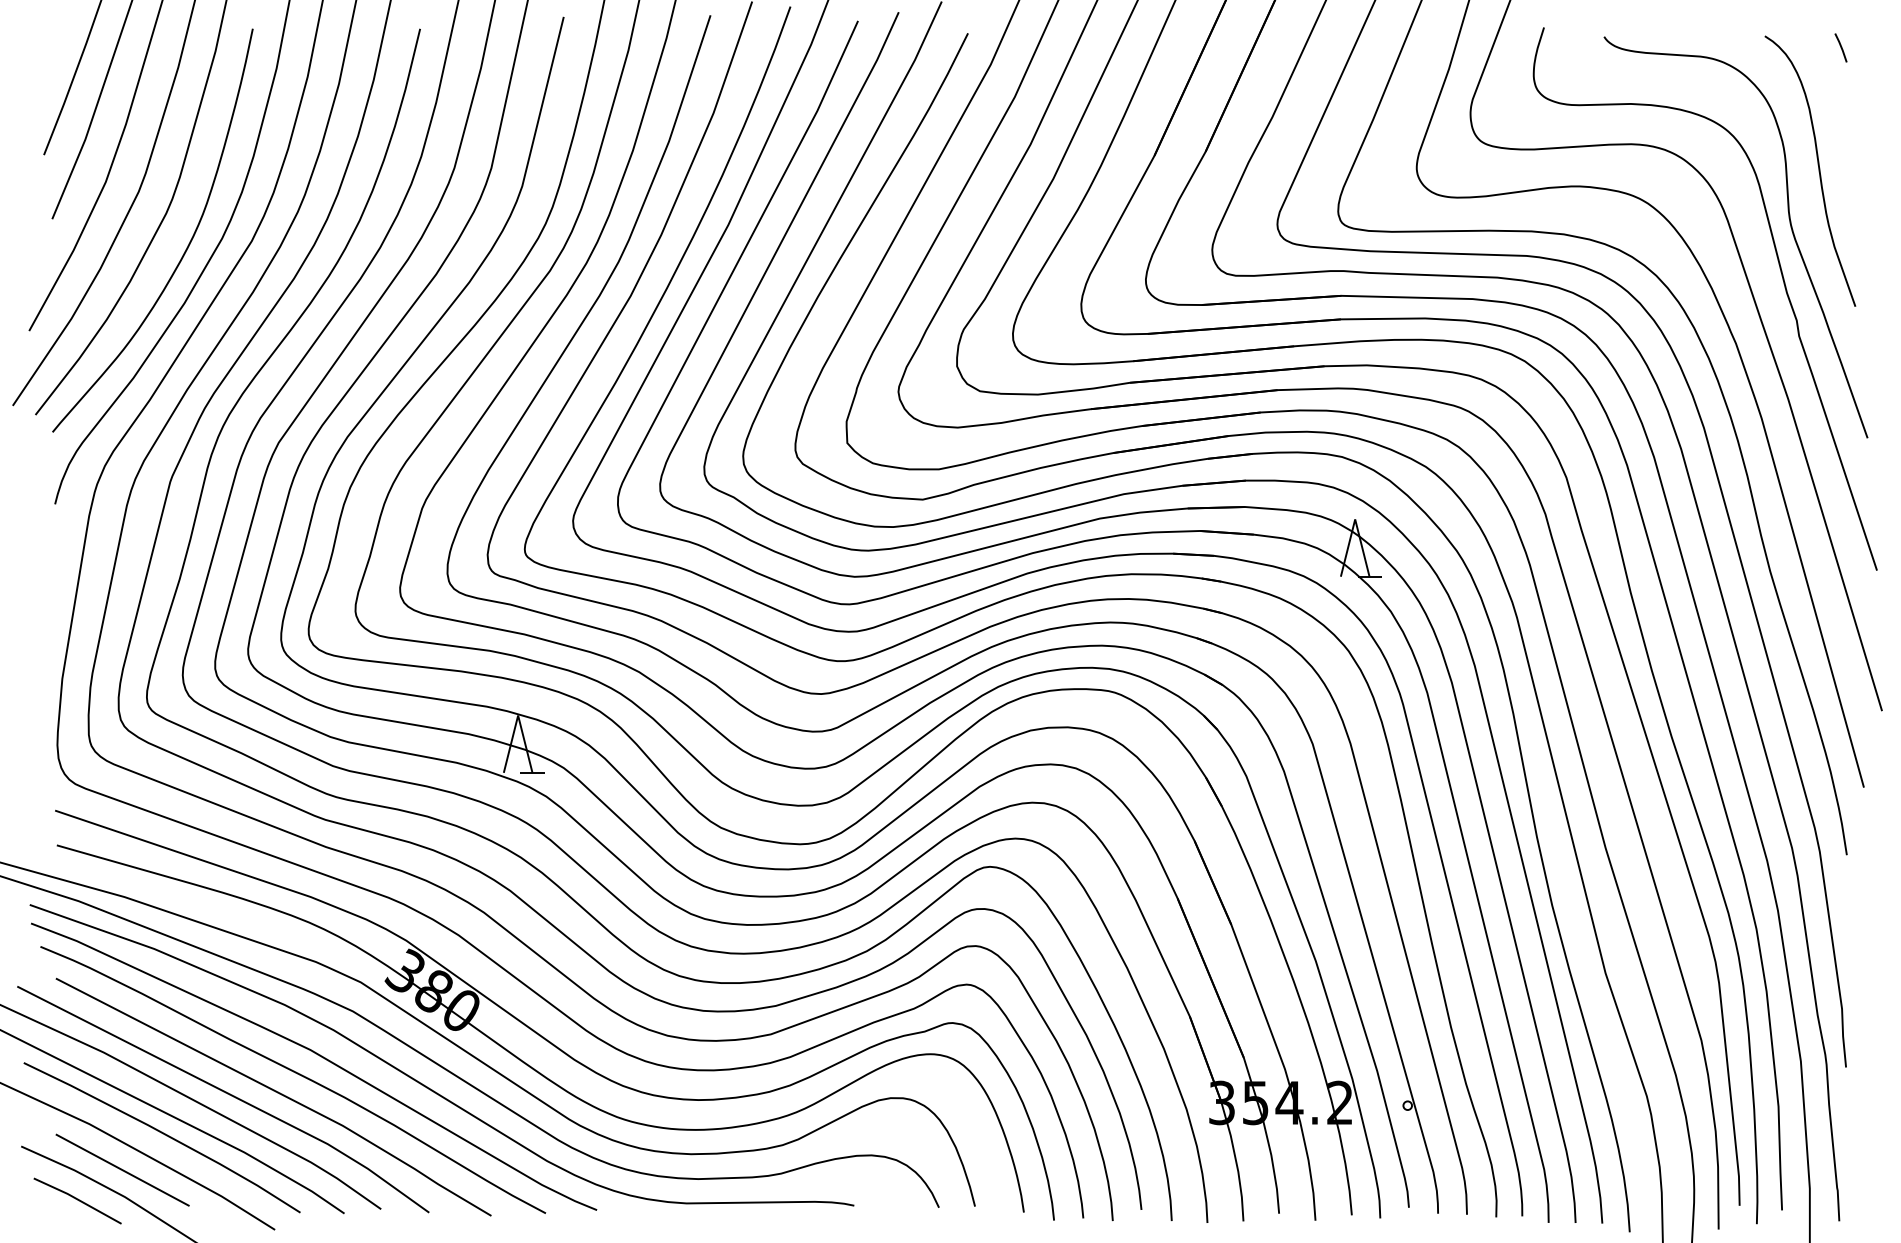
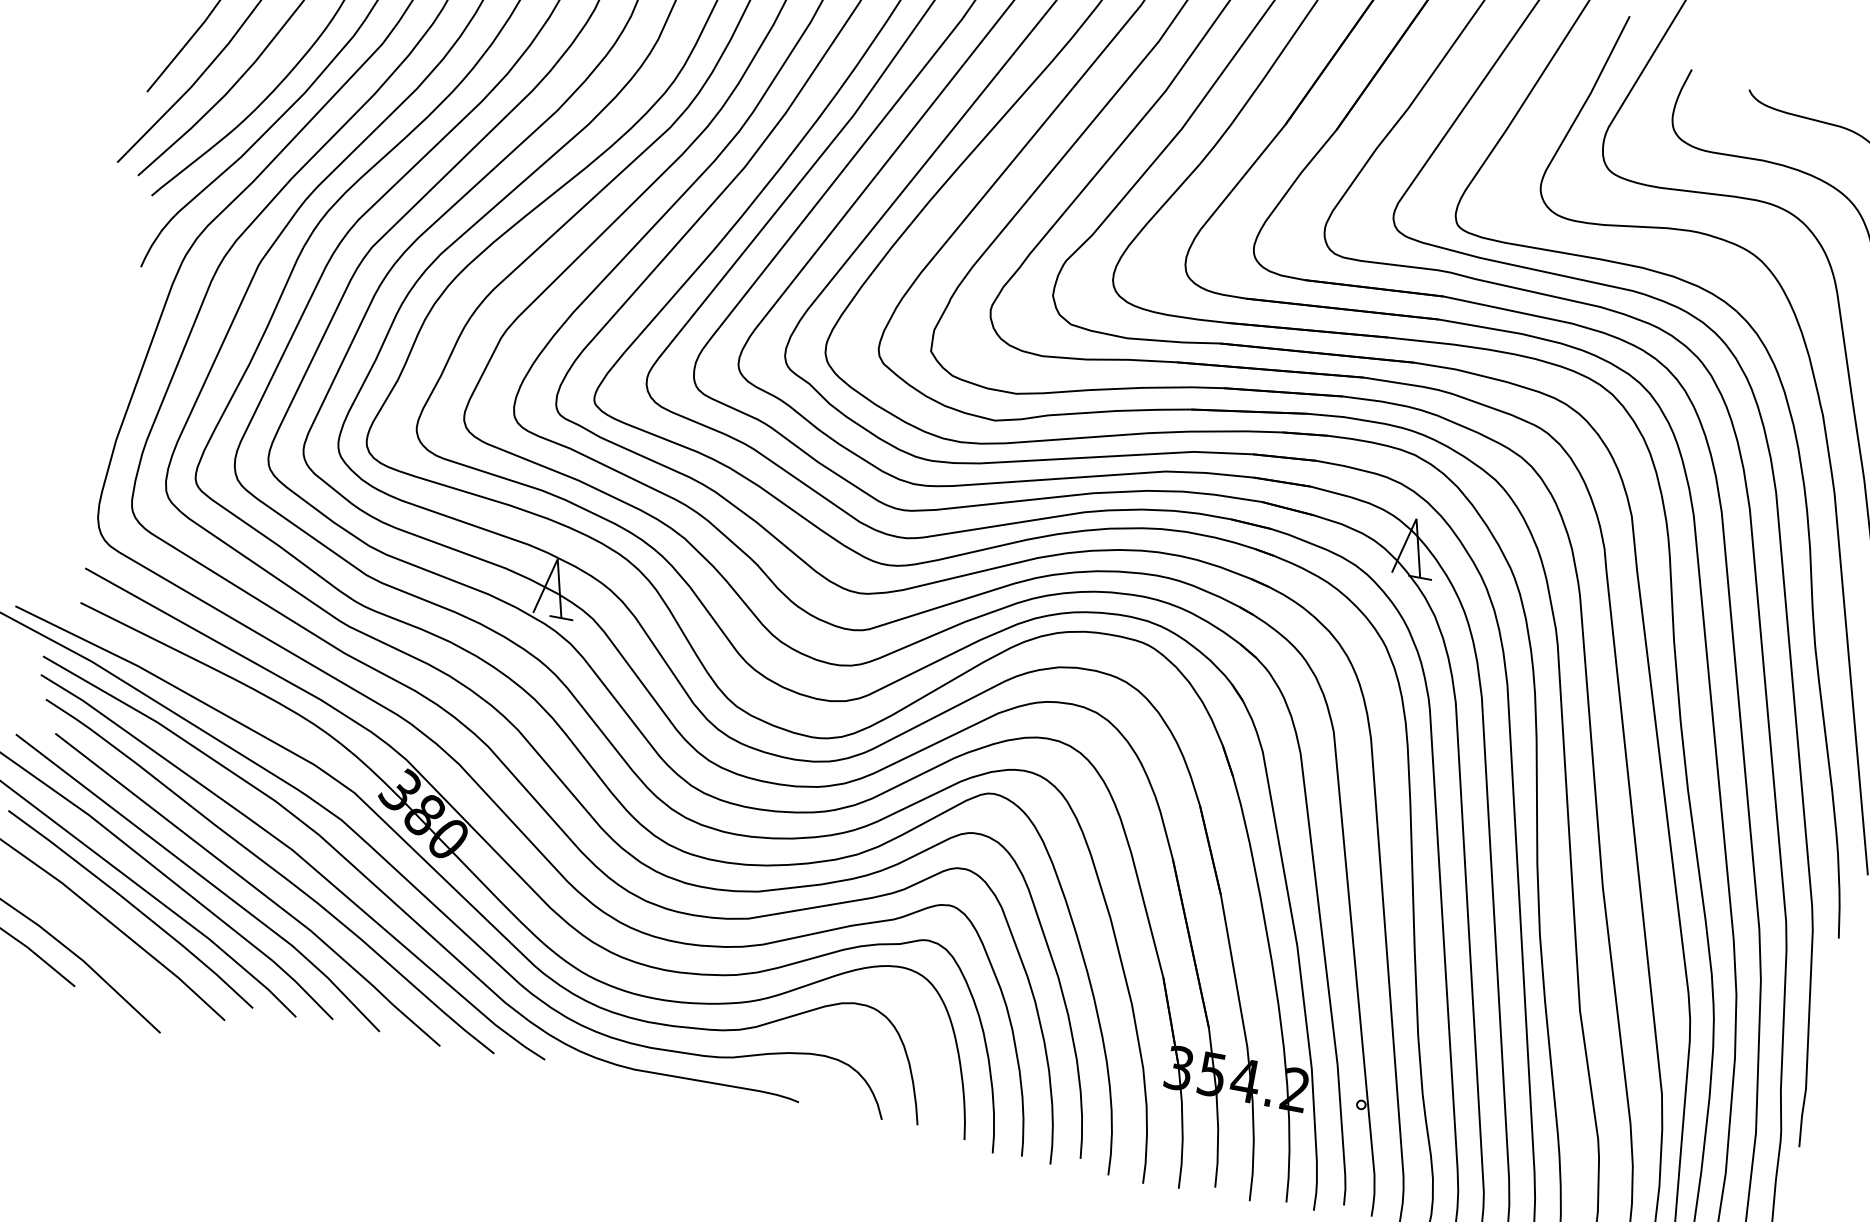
line: (122, 1169) -> (85, 933), removed

